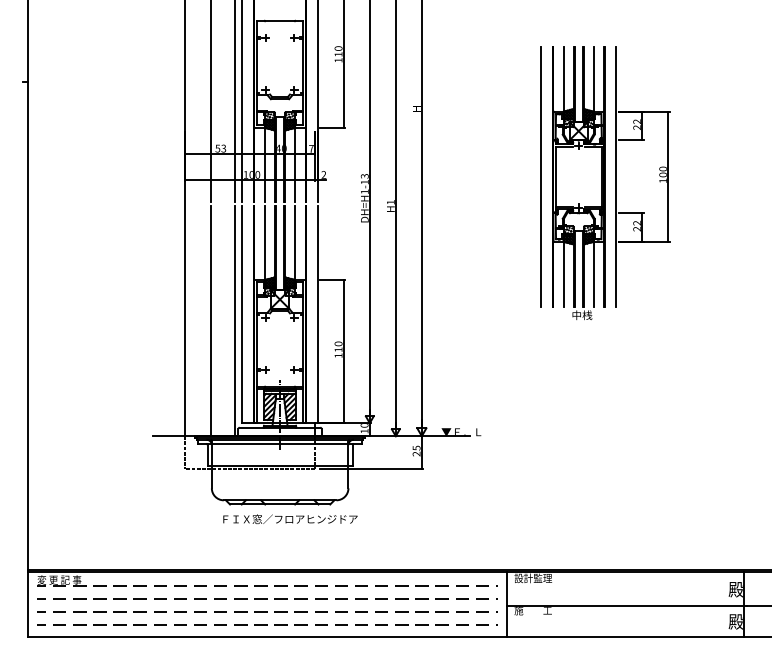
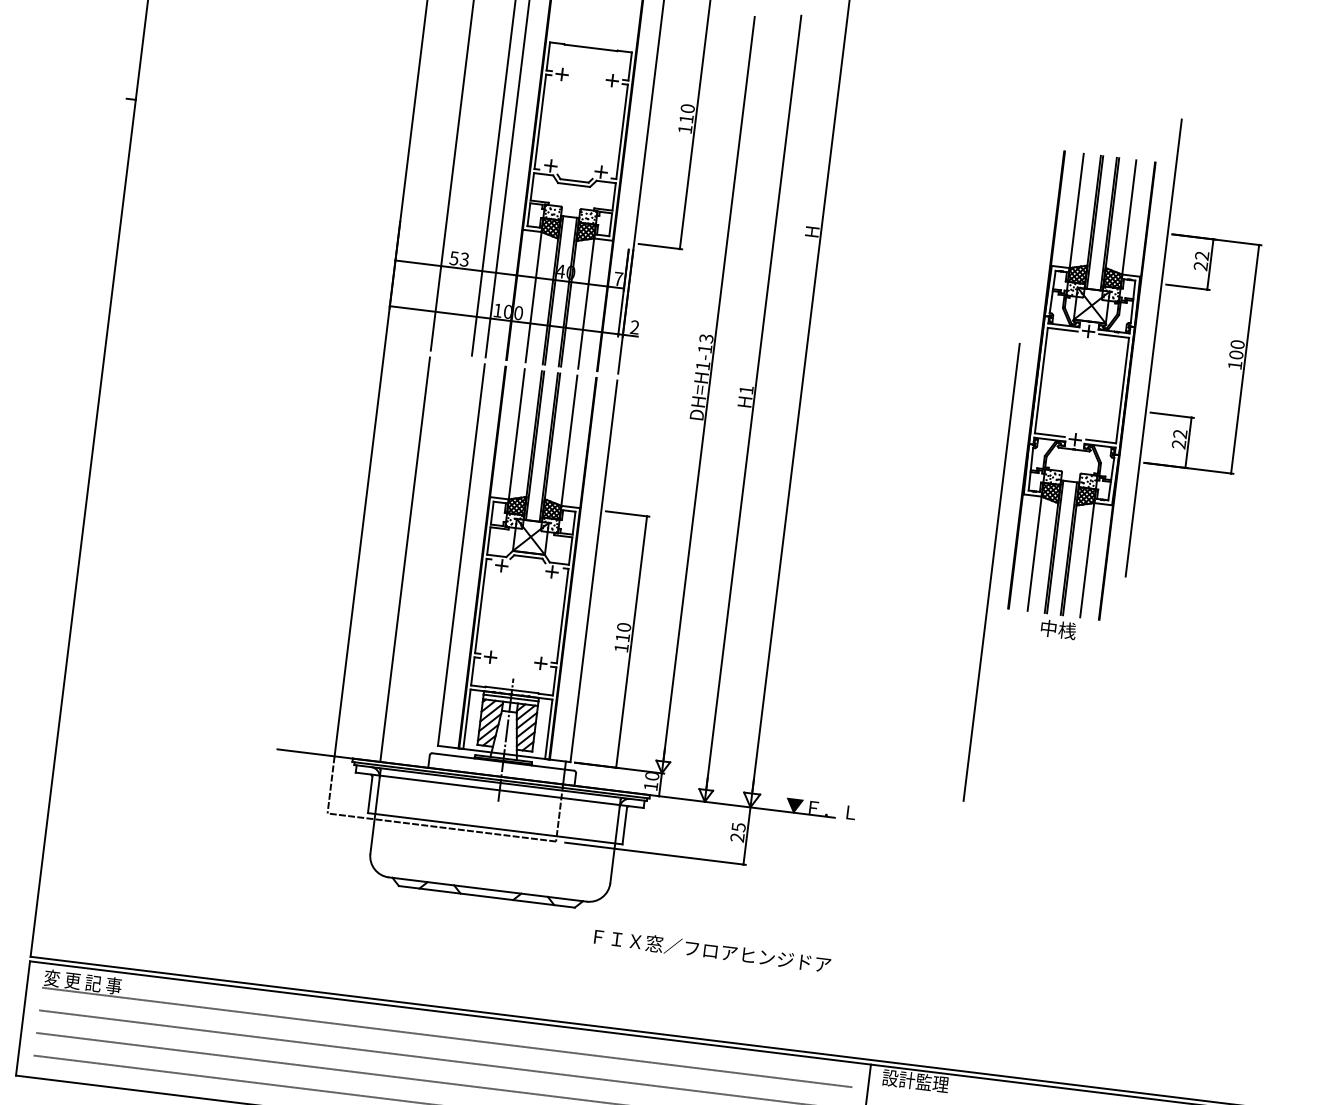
line: (540, 176) -> (990, 571), moved
part: (659, 176) -> (1229, 356), moved
line: (234, 320) -> (446, 563), removed
text: (290, 518) -> (712, 949), moved

